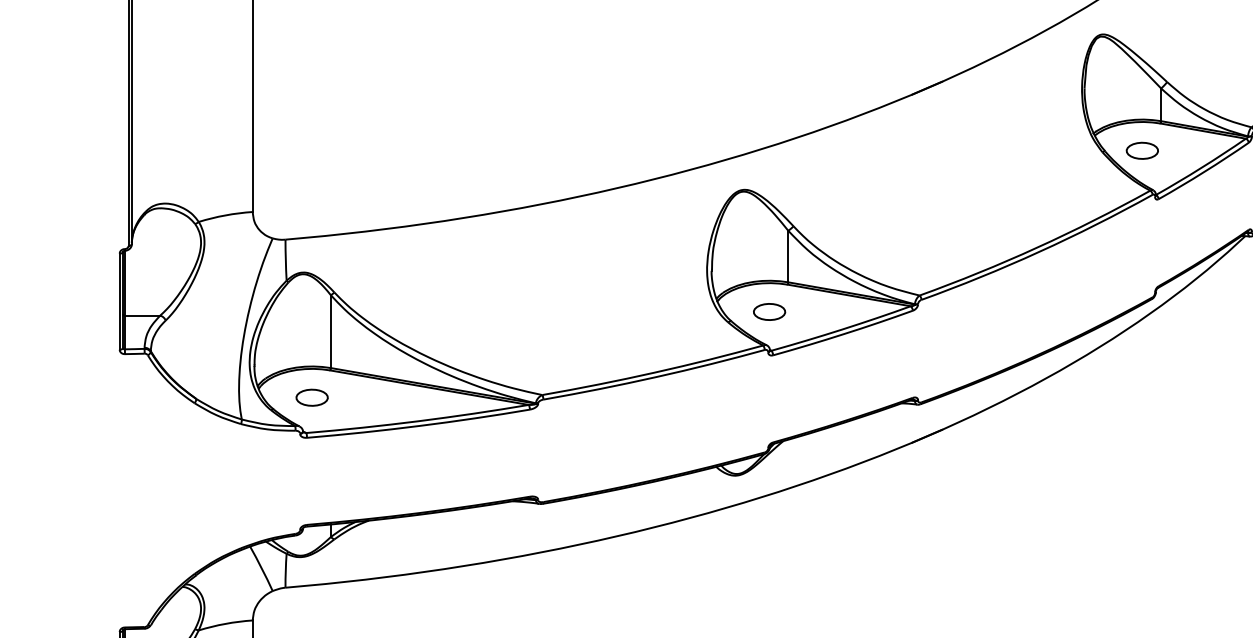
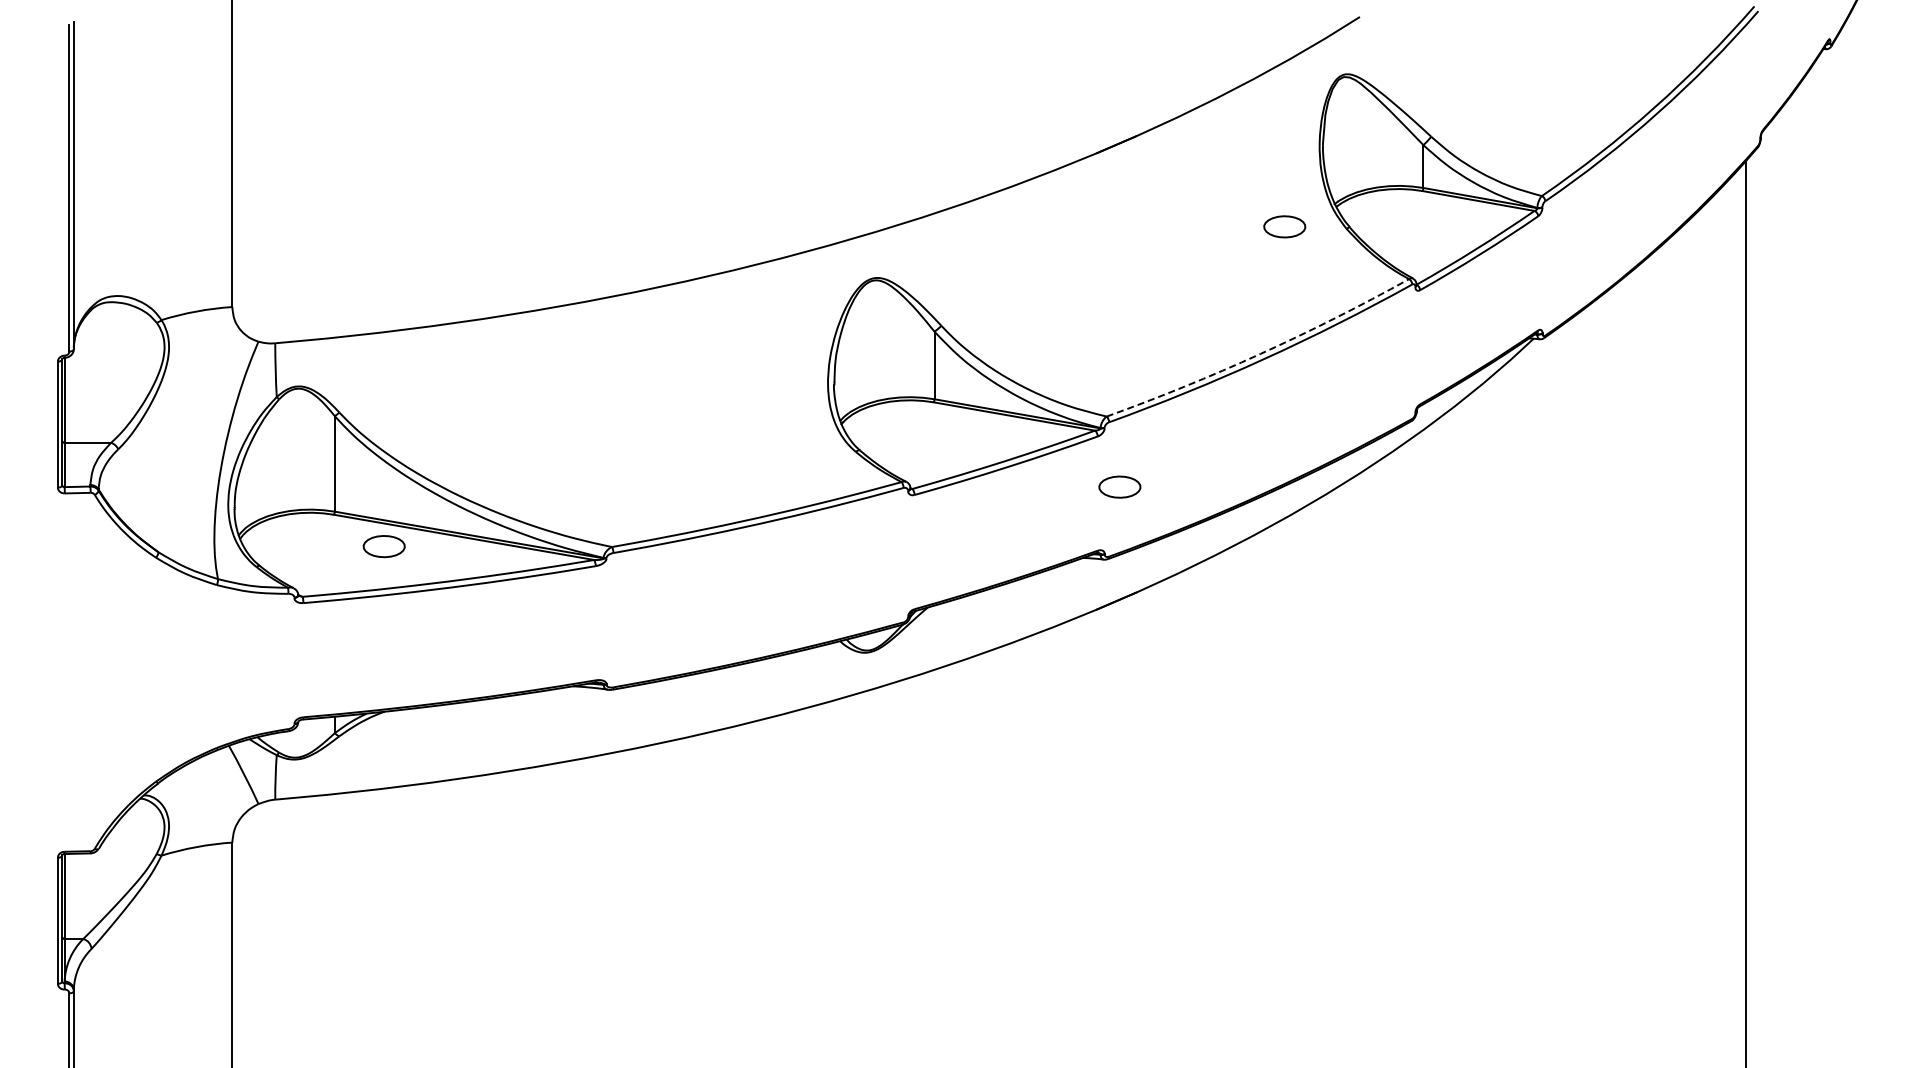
part: (1142, 150) -> (1284, 226), moved
arc: (1036, 247) -> (1260, 353), solid -> dashed
part: (769, 311) -> (1119, 486), moved
part: (311, 397) -> (383, 546), moved

